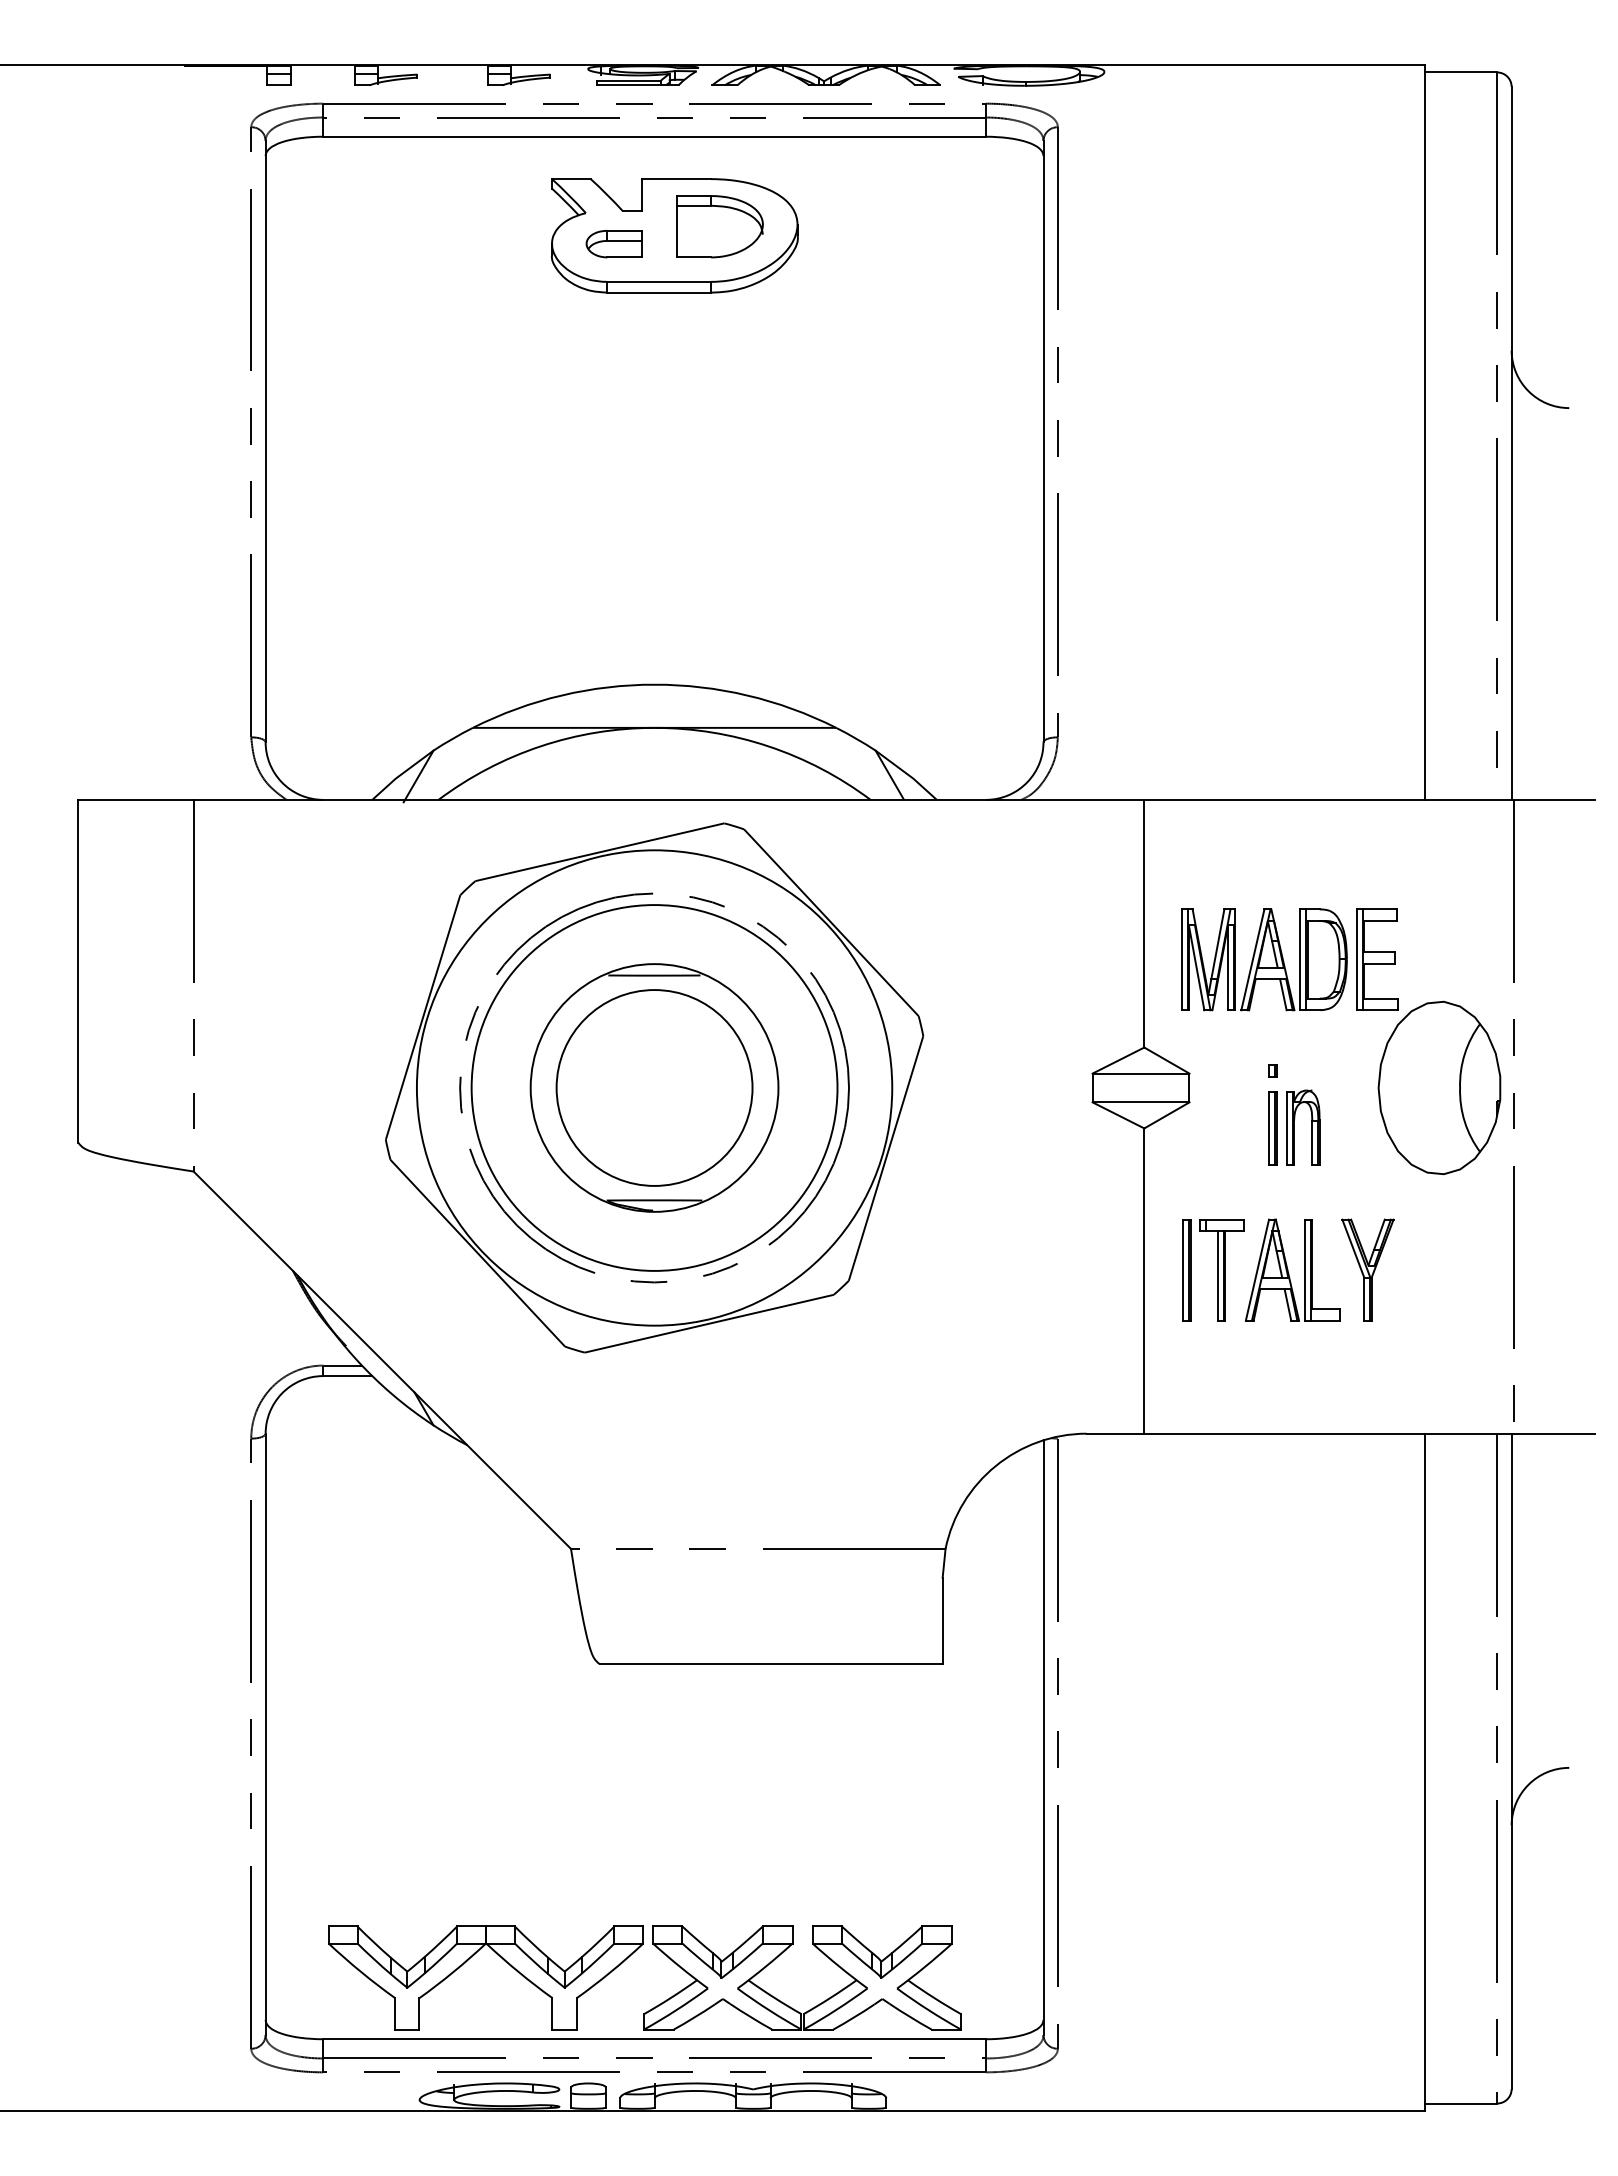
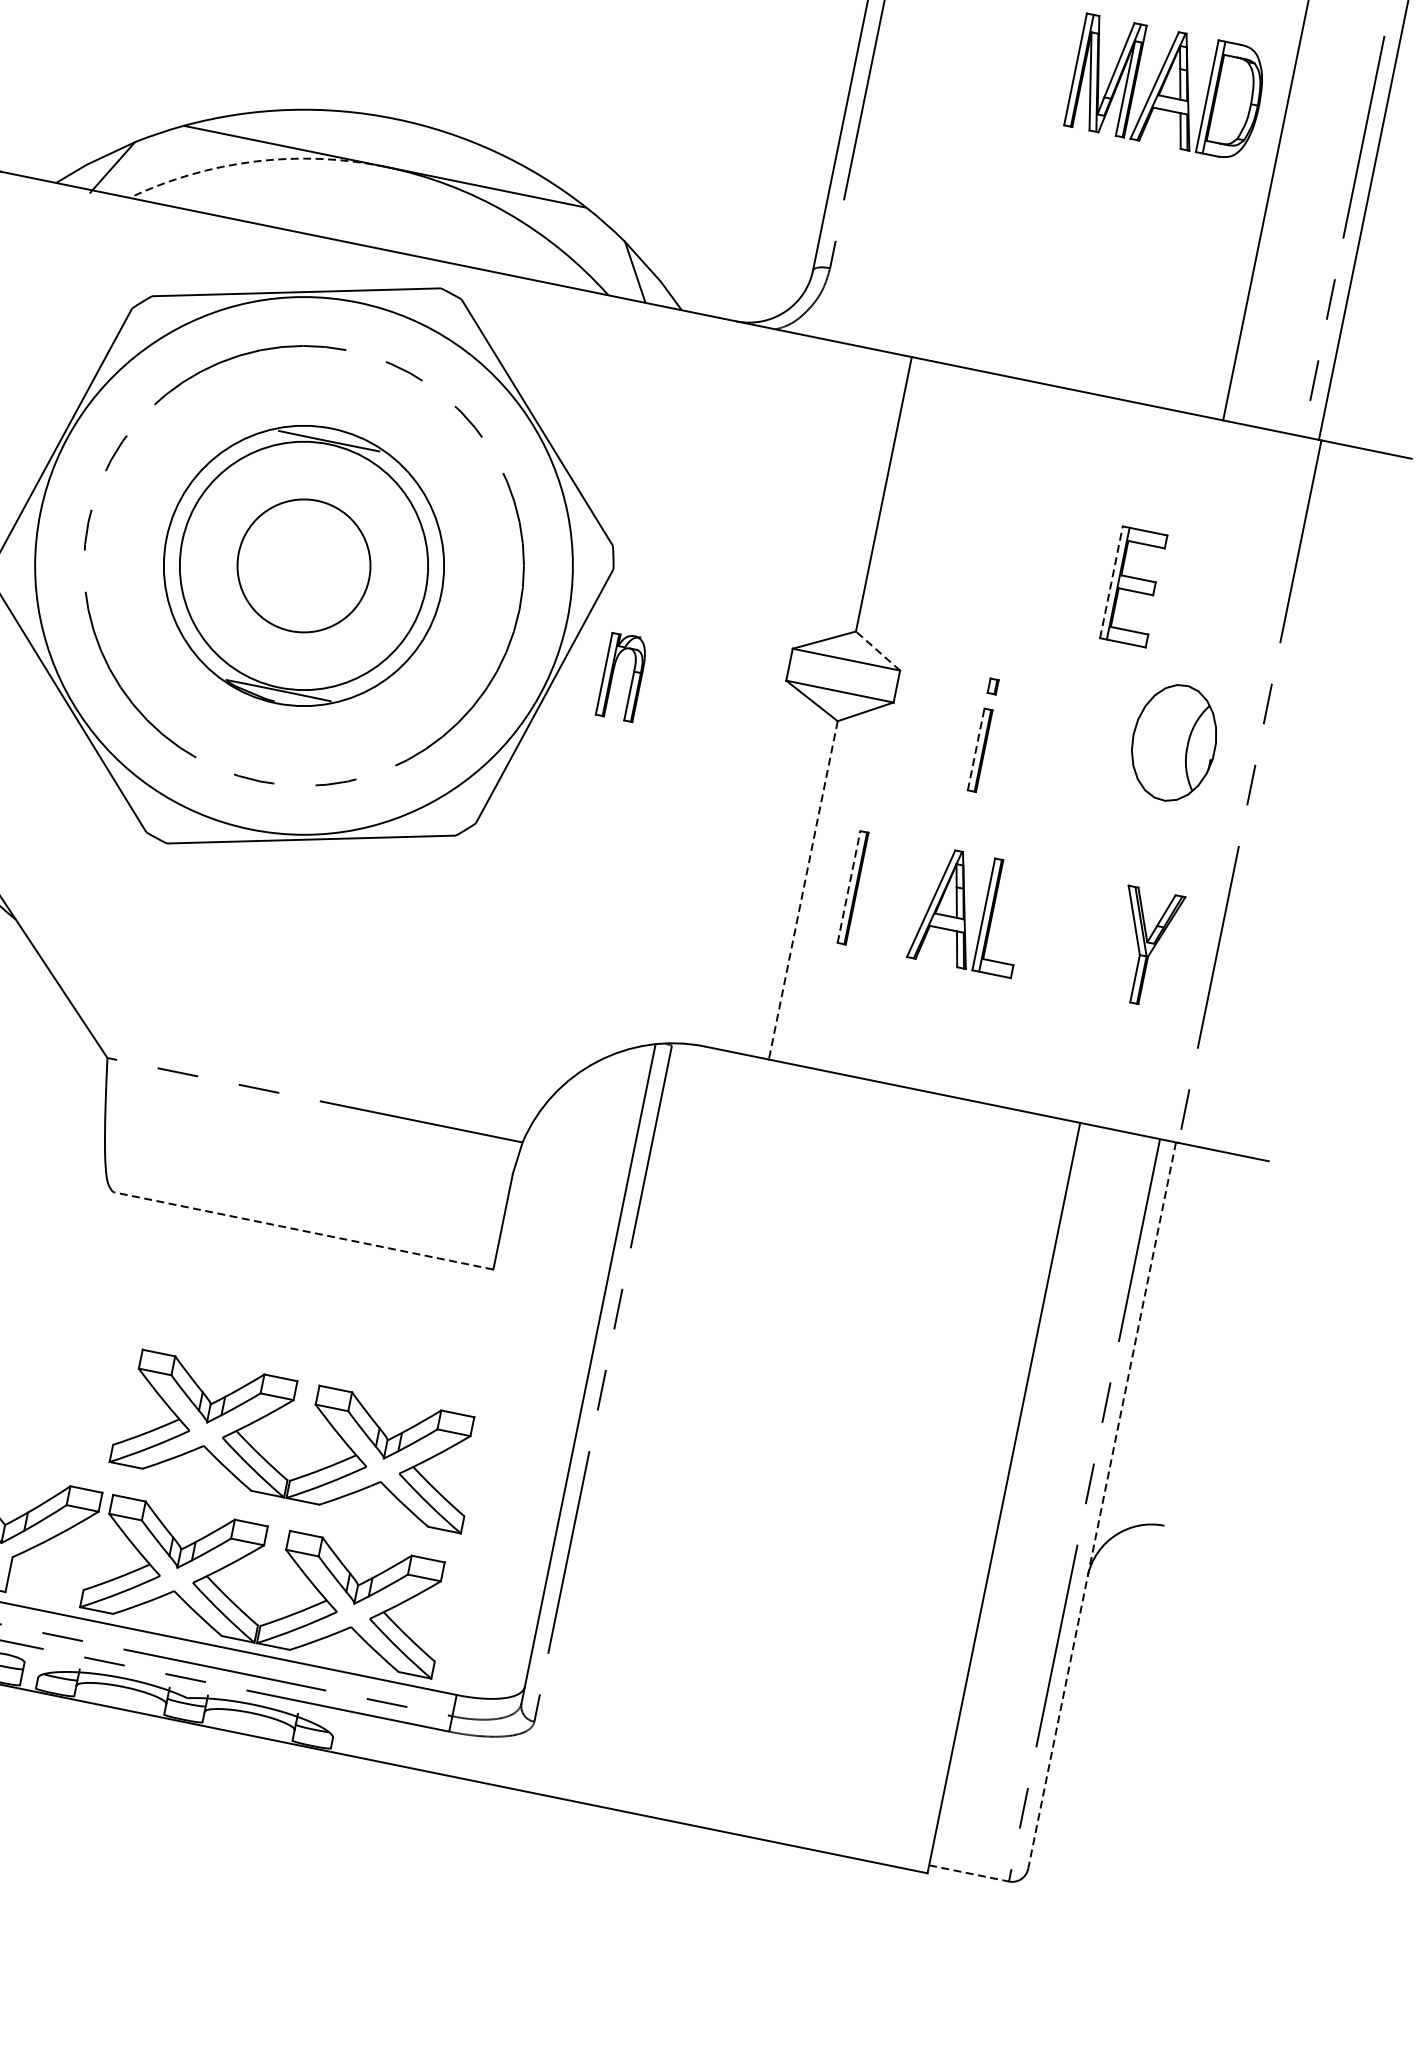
arc: (540, 746) -> (254, 161), solid -> dashed
part: (1264, 959) -> (1167, 87), moved
line: (1357, 959) -> (1112, 582), solid -> dashed
line: (1166, 1060) -> (877, 650), solid -> dashed
circle: (654, 1087) -> (304, 565), size x0.6
circle: (654, 1087) -> (304, 565), size x0.6
part: (1439, 1087) -> (1174, 742), size x0.6
part: (1311, 1127) -> (631, 678), moved
line: (1269, 1128) -> (976, 749), solid -> dashed
line: (1183, 1269) -> (849, 886), solid -> dashed
part: (1367, 1269) -> (1145, 946), moved
part: (1221, 1270) -> (891, 896), removed
line: (1144, 1281) -> (803, 890), solid -> dashed
line: (770, 1664) -> (302, 1231), solid -> dashed
line: (1511, 1761) -> (1101, 1505), solid -> dashed
part: (784, 1821) -> (282, 1408), added
line: (1461, 2103) -> (969, 1873), solid -> dashed

